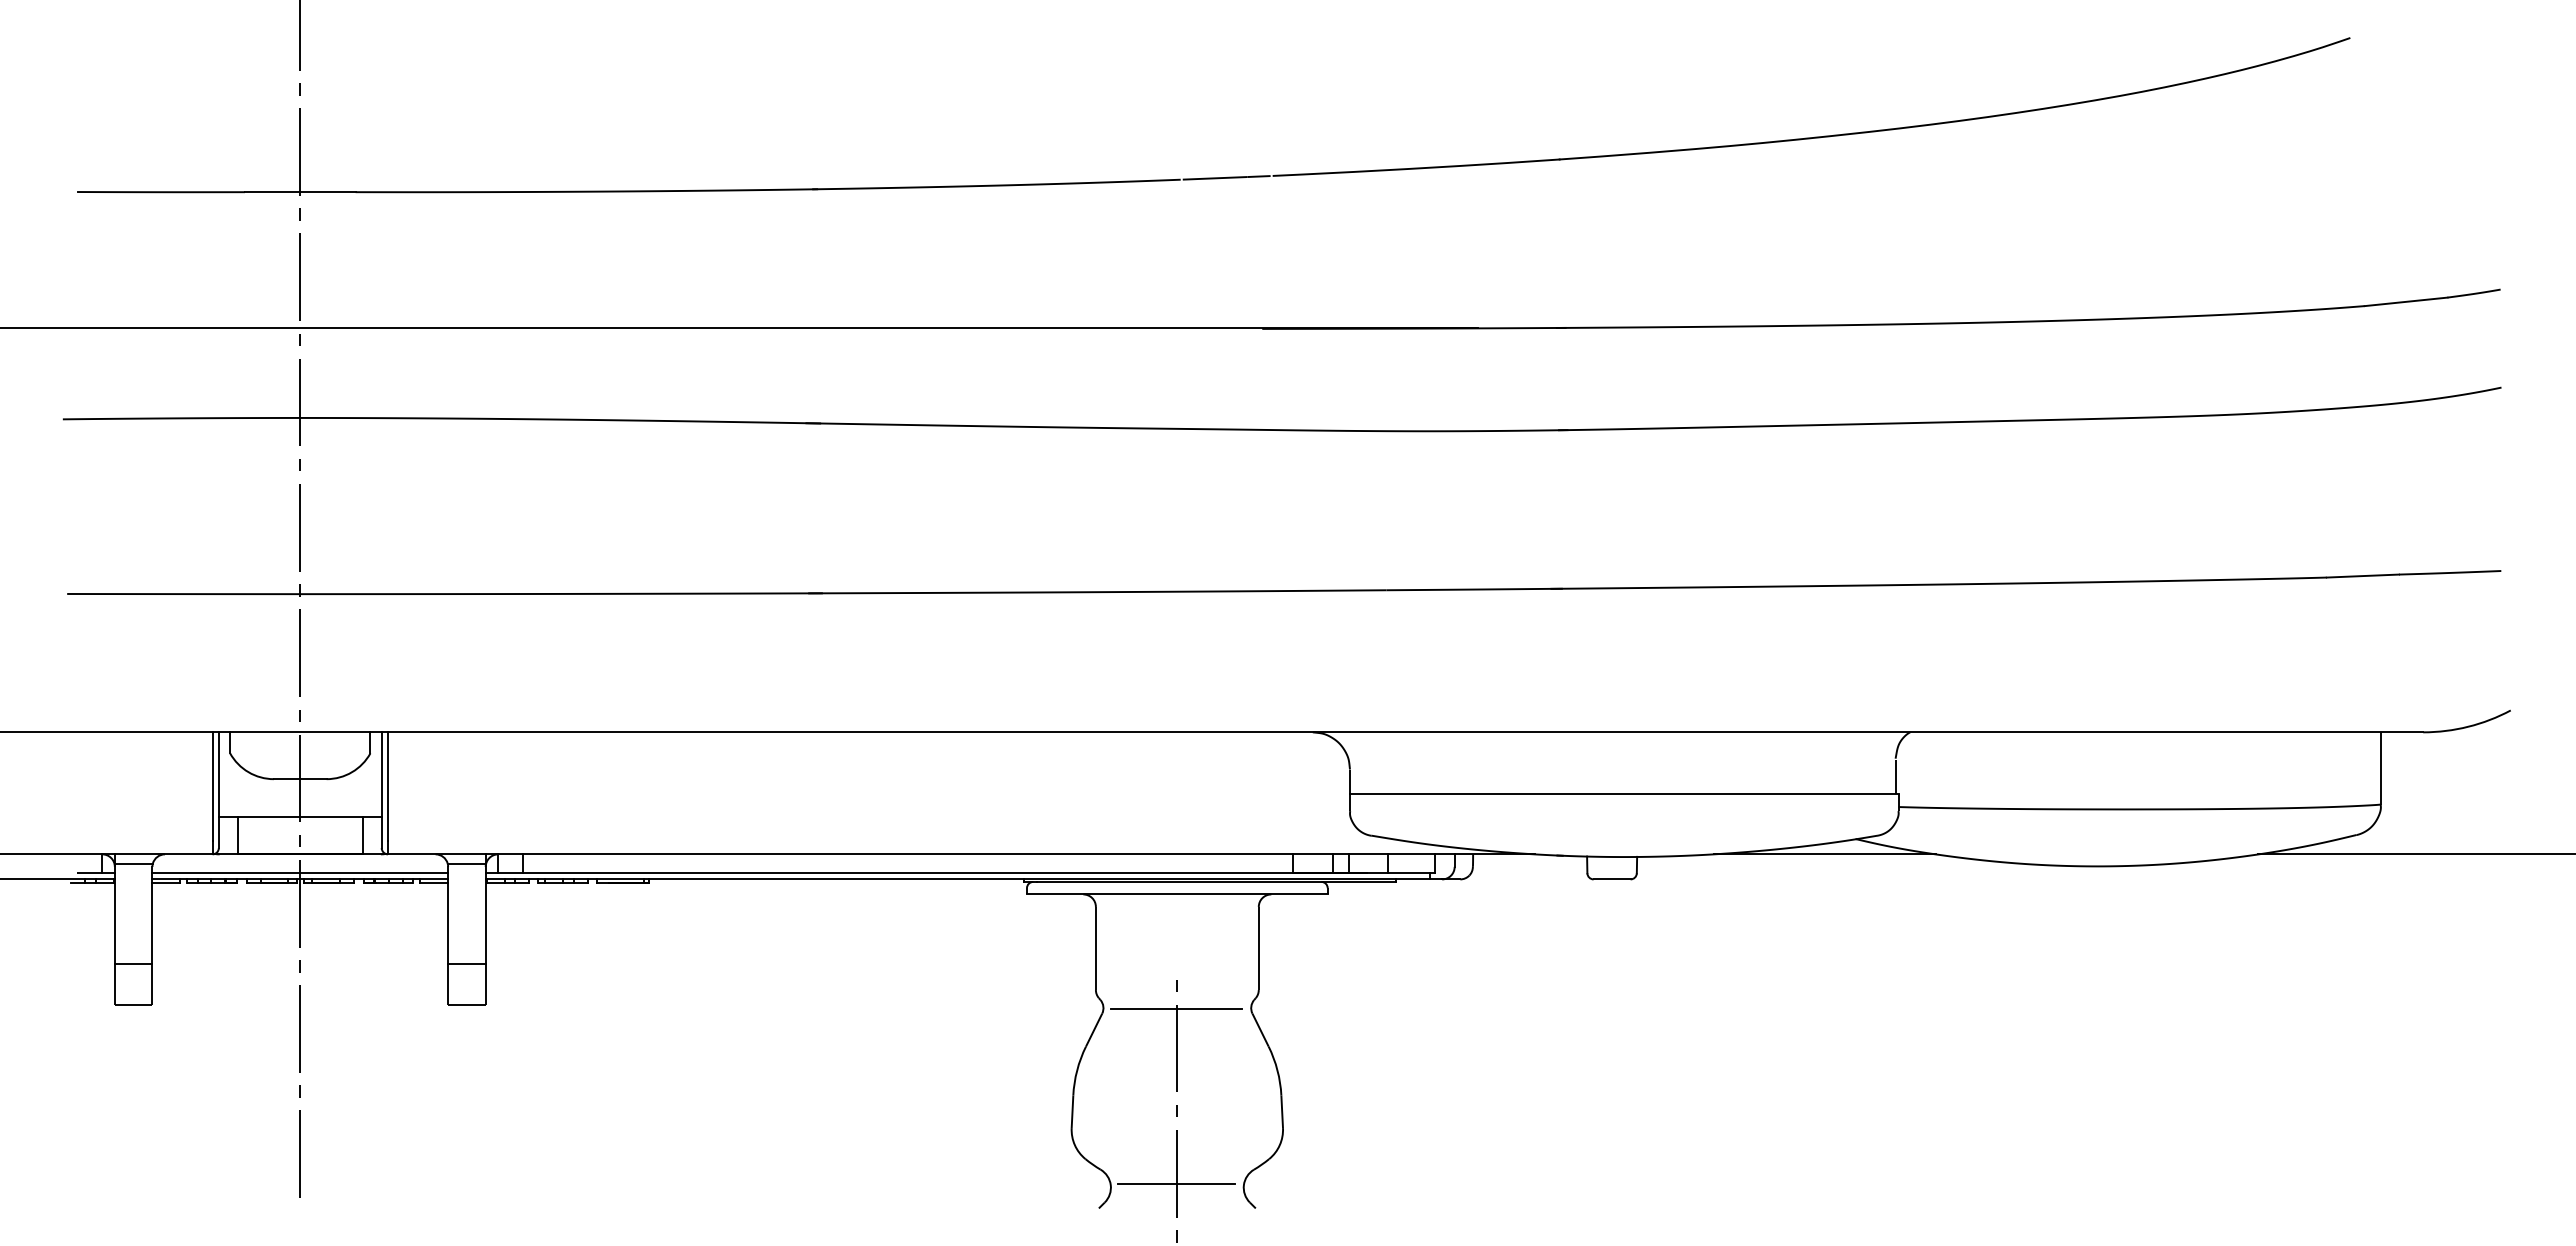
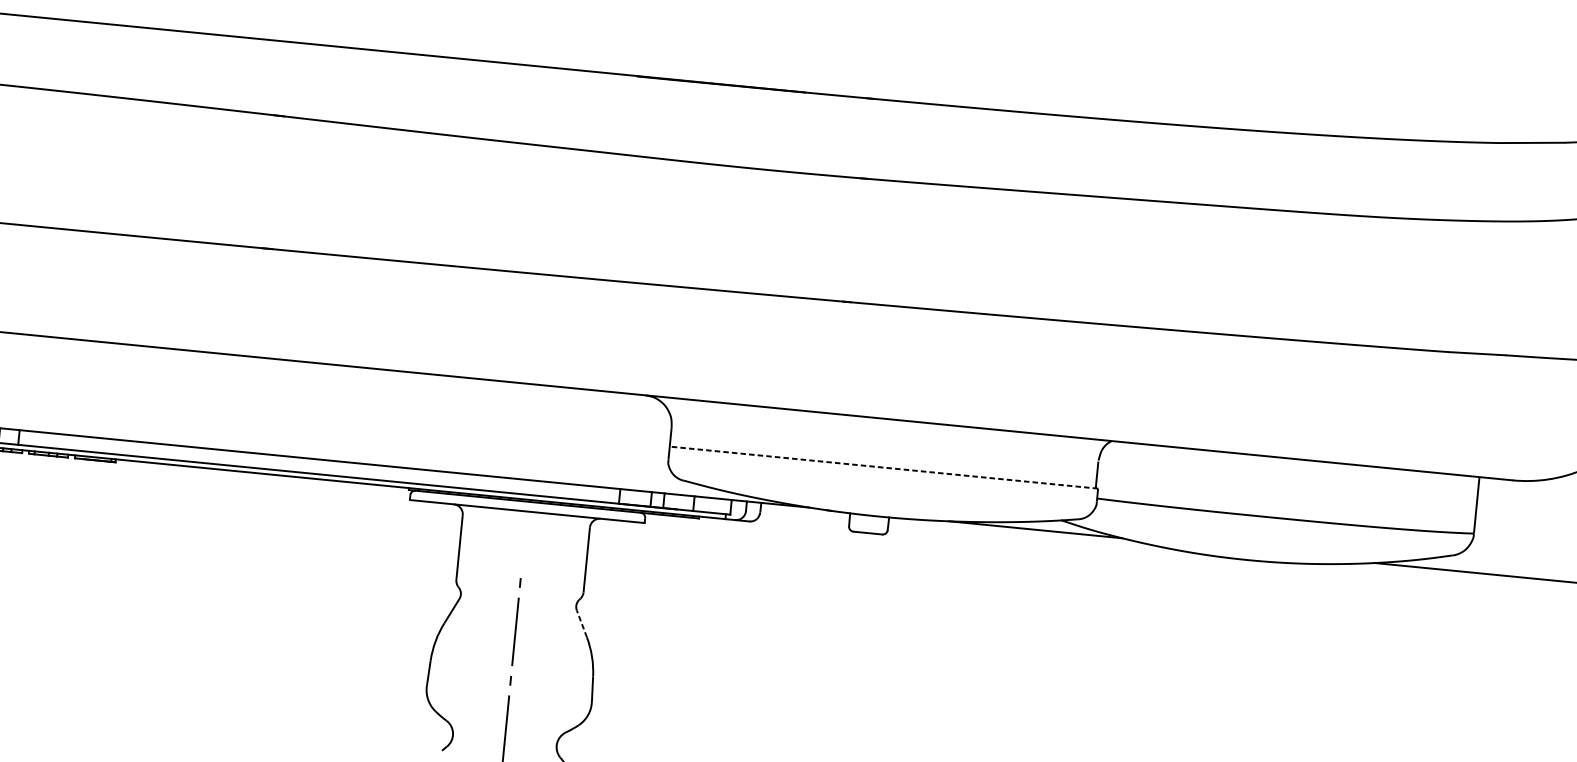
line: (1623, 794) -> (883, 467), solid -> dashed
line: (1176, 1009) -> (517, 601), removed
line: (1260, 1029) -> (581, 623), solid -> dashed
line: (1176, 1184) -> (504, 737), removed

